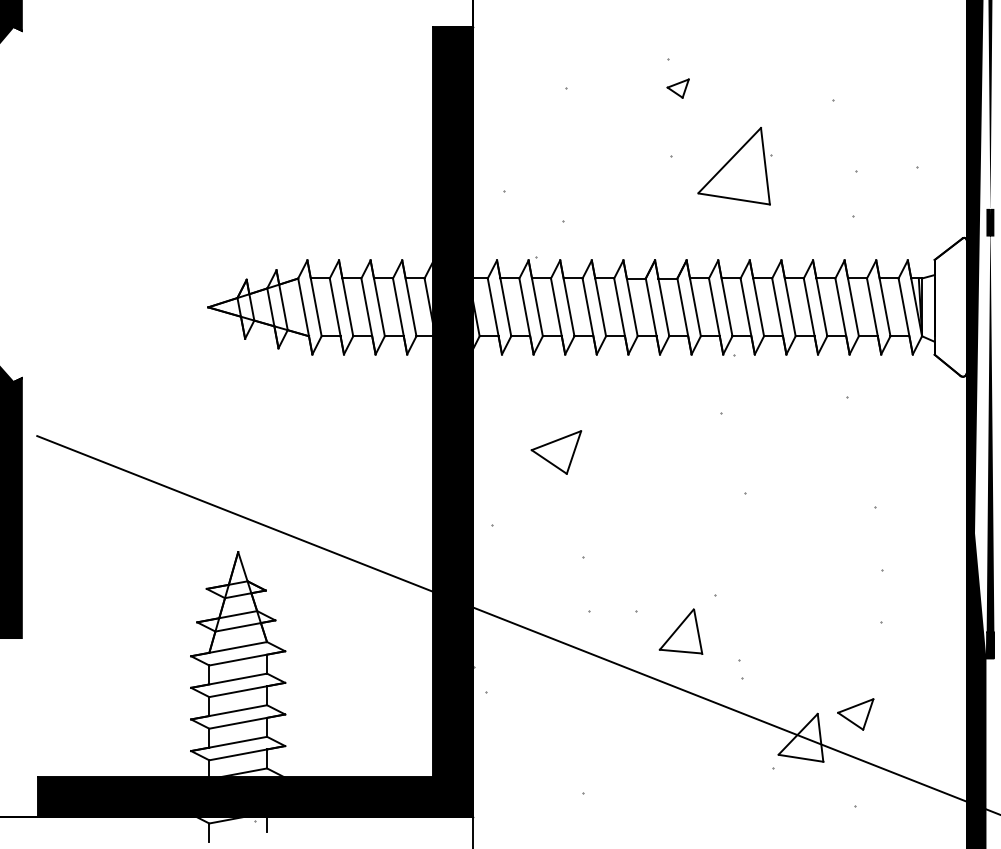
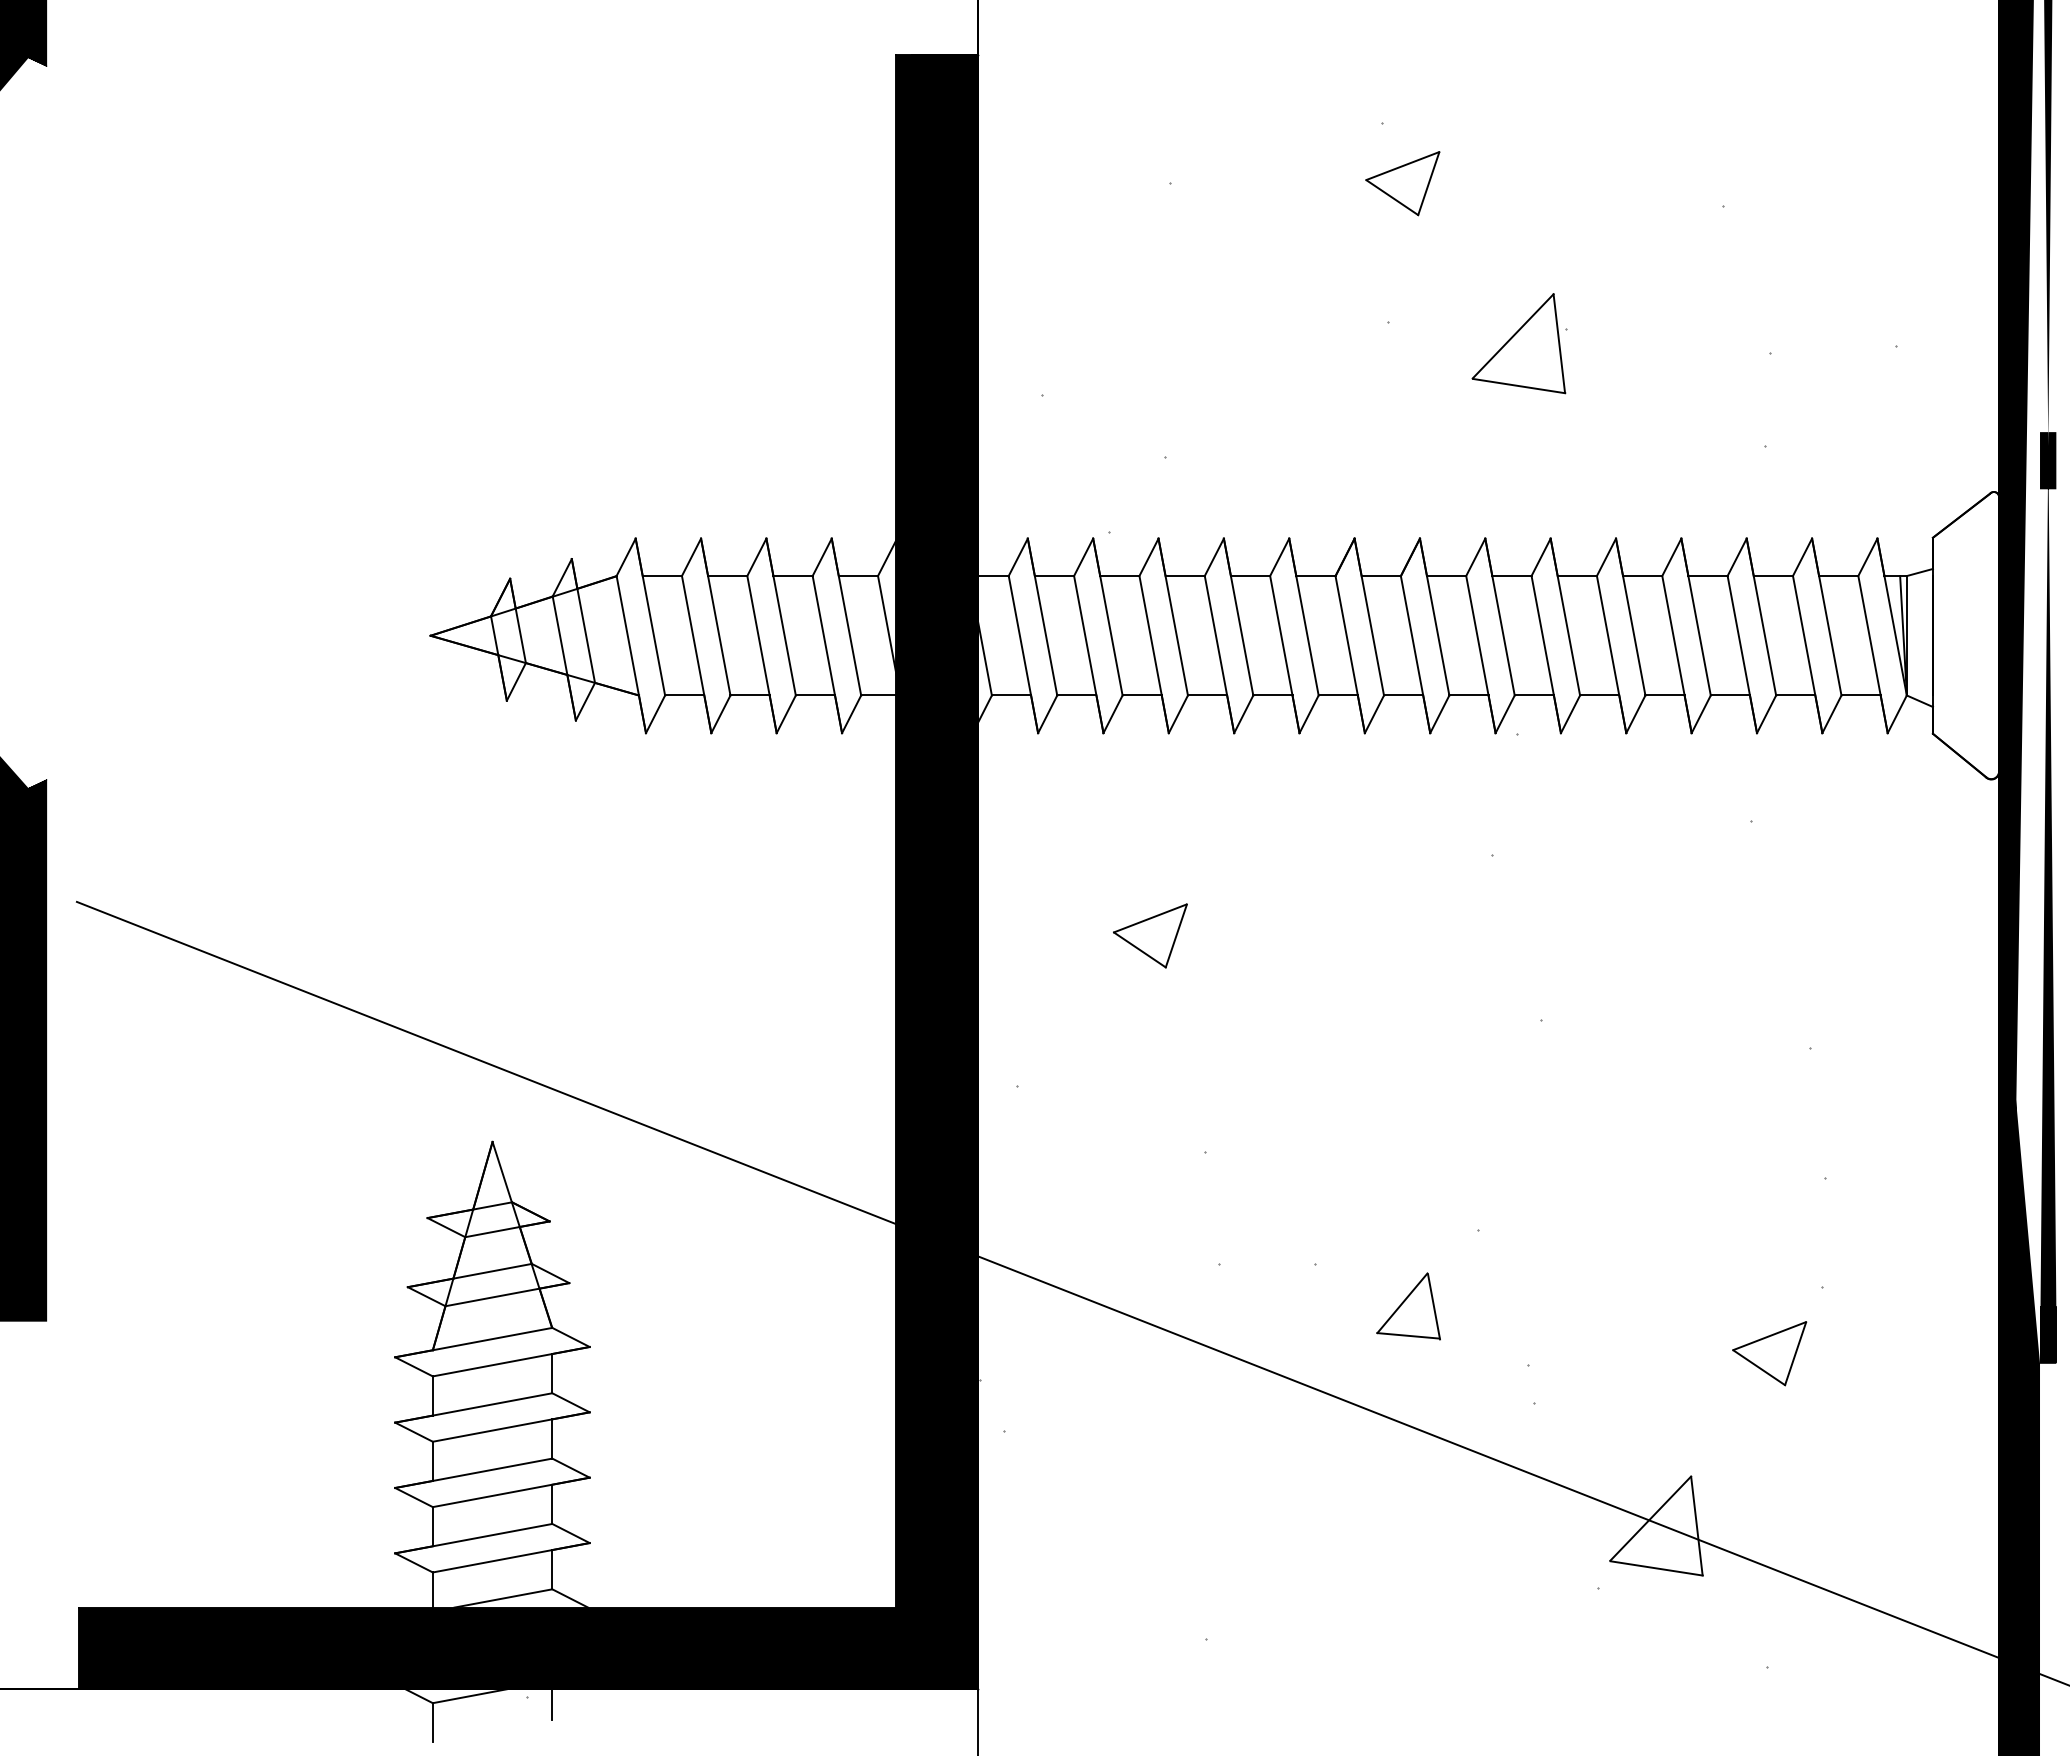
part: (677, 88) -> (1401, 183), size x1.67
part: (734, 165) -> (1518, 342), size x0.62
part: (555, 452) -> (1148, 935), size x0.71
part: (681, 631) -> (1409, 1306), size x0.71
part: (855, 714) -> (1769, 1353), moved

